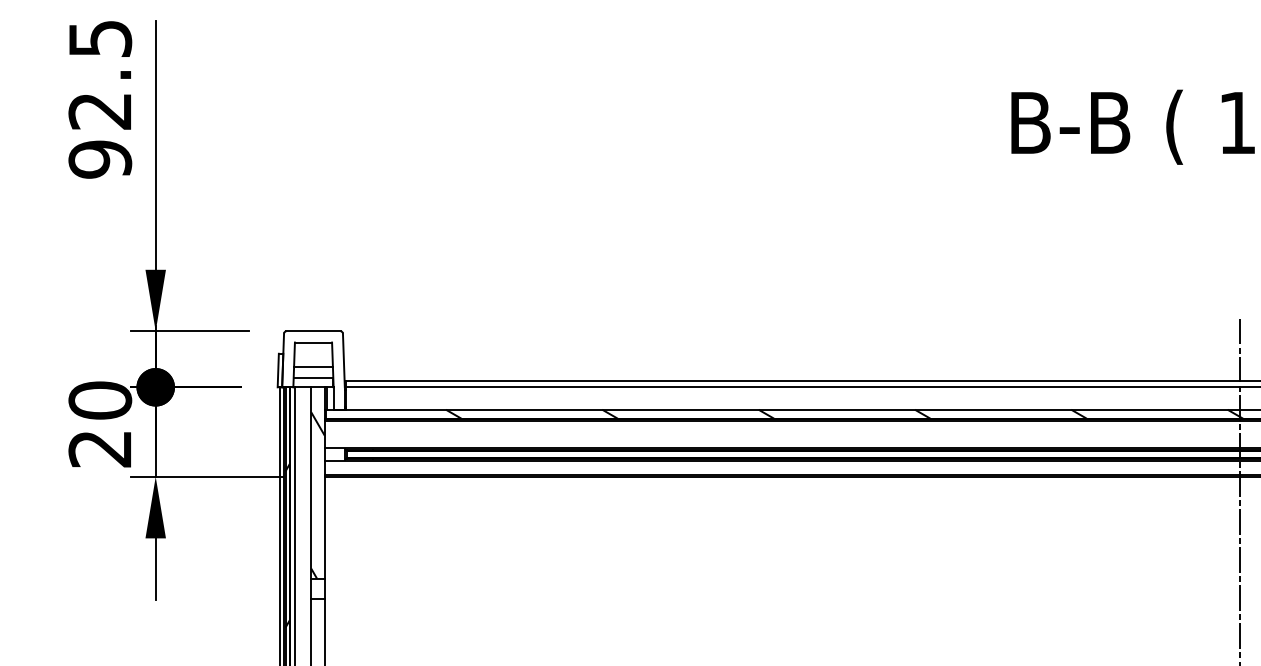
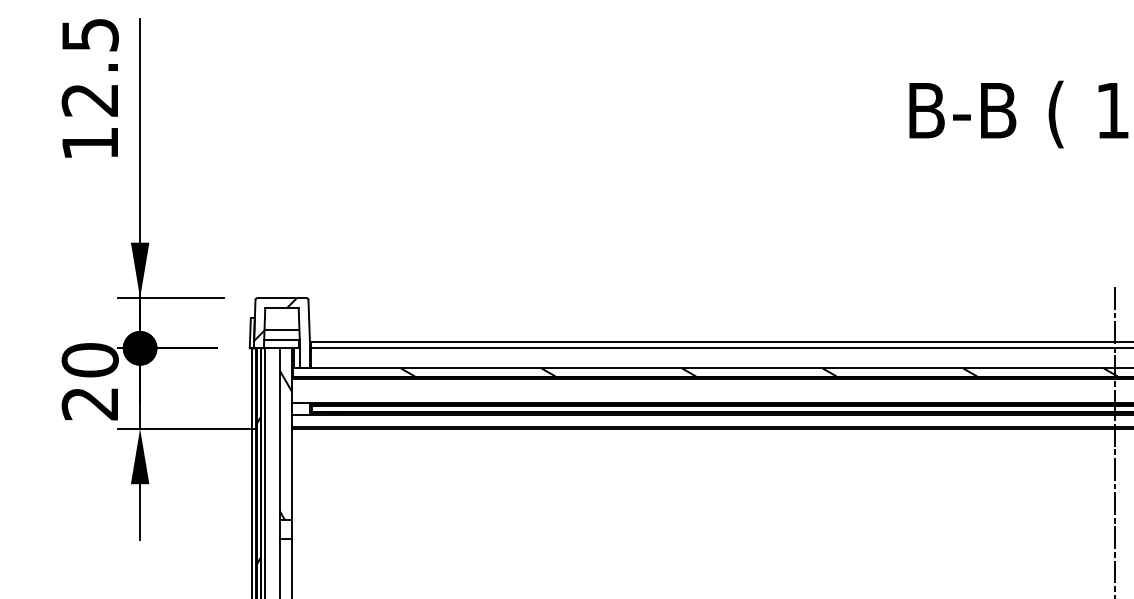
text: (99, 159) -> (89, 143), 92.5 -> 12.5
hatch: (306, 355) -> (275, 319), added

